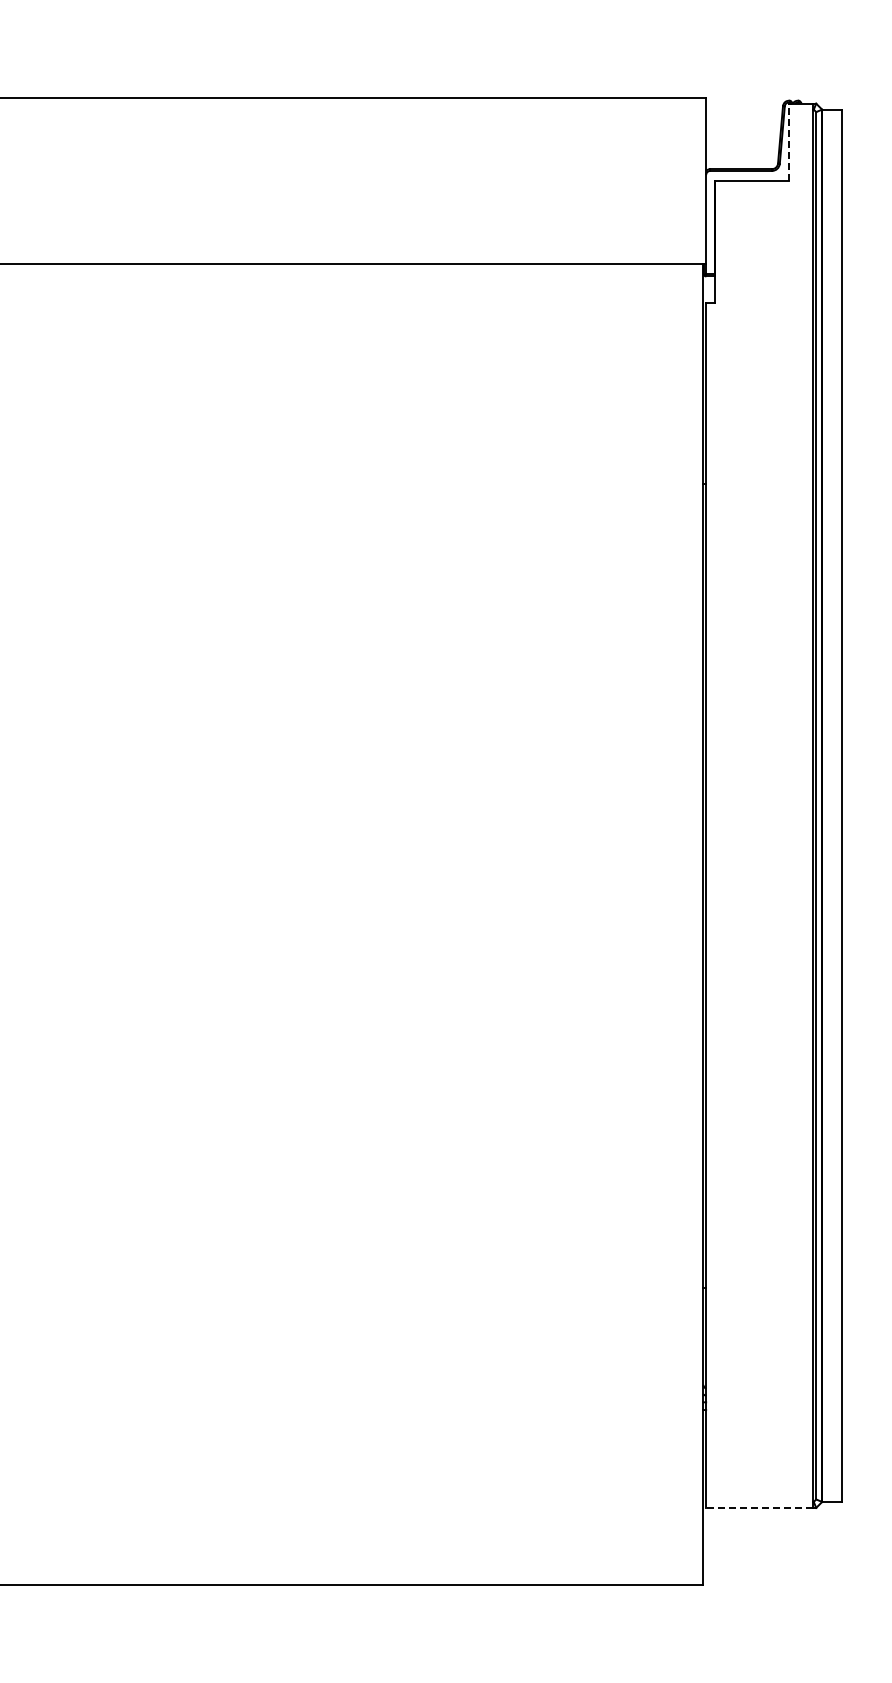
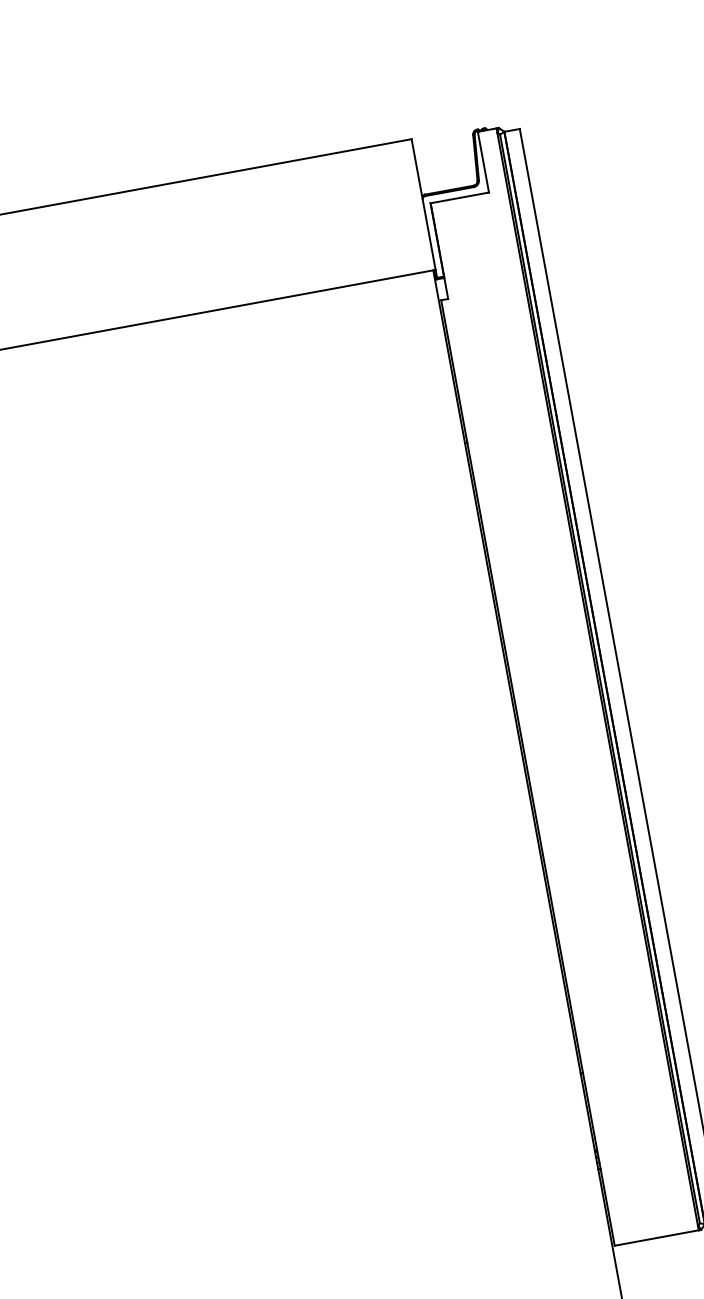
line: (789, 142) -> (483, 162), dashed -> solid
line: (759, 1507) -> (656, 1237), dashed -> solid

